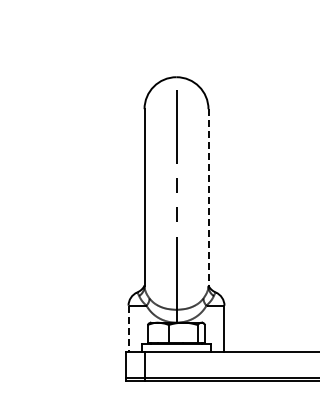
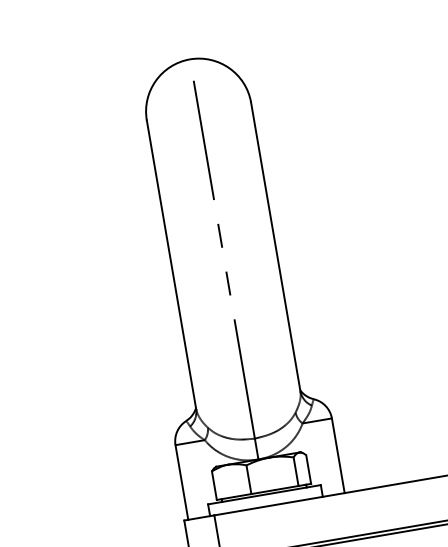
line: (208, 197) -> (275, 246), dashed -> solid
line: (128, 328) -> (181, 482), dashed -> solid

